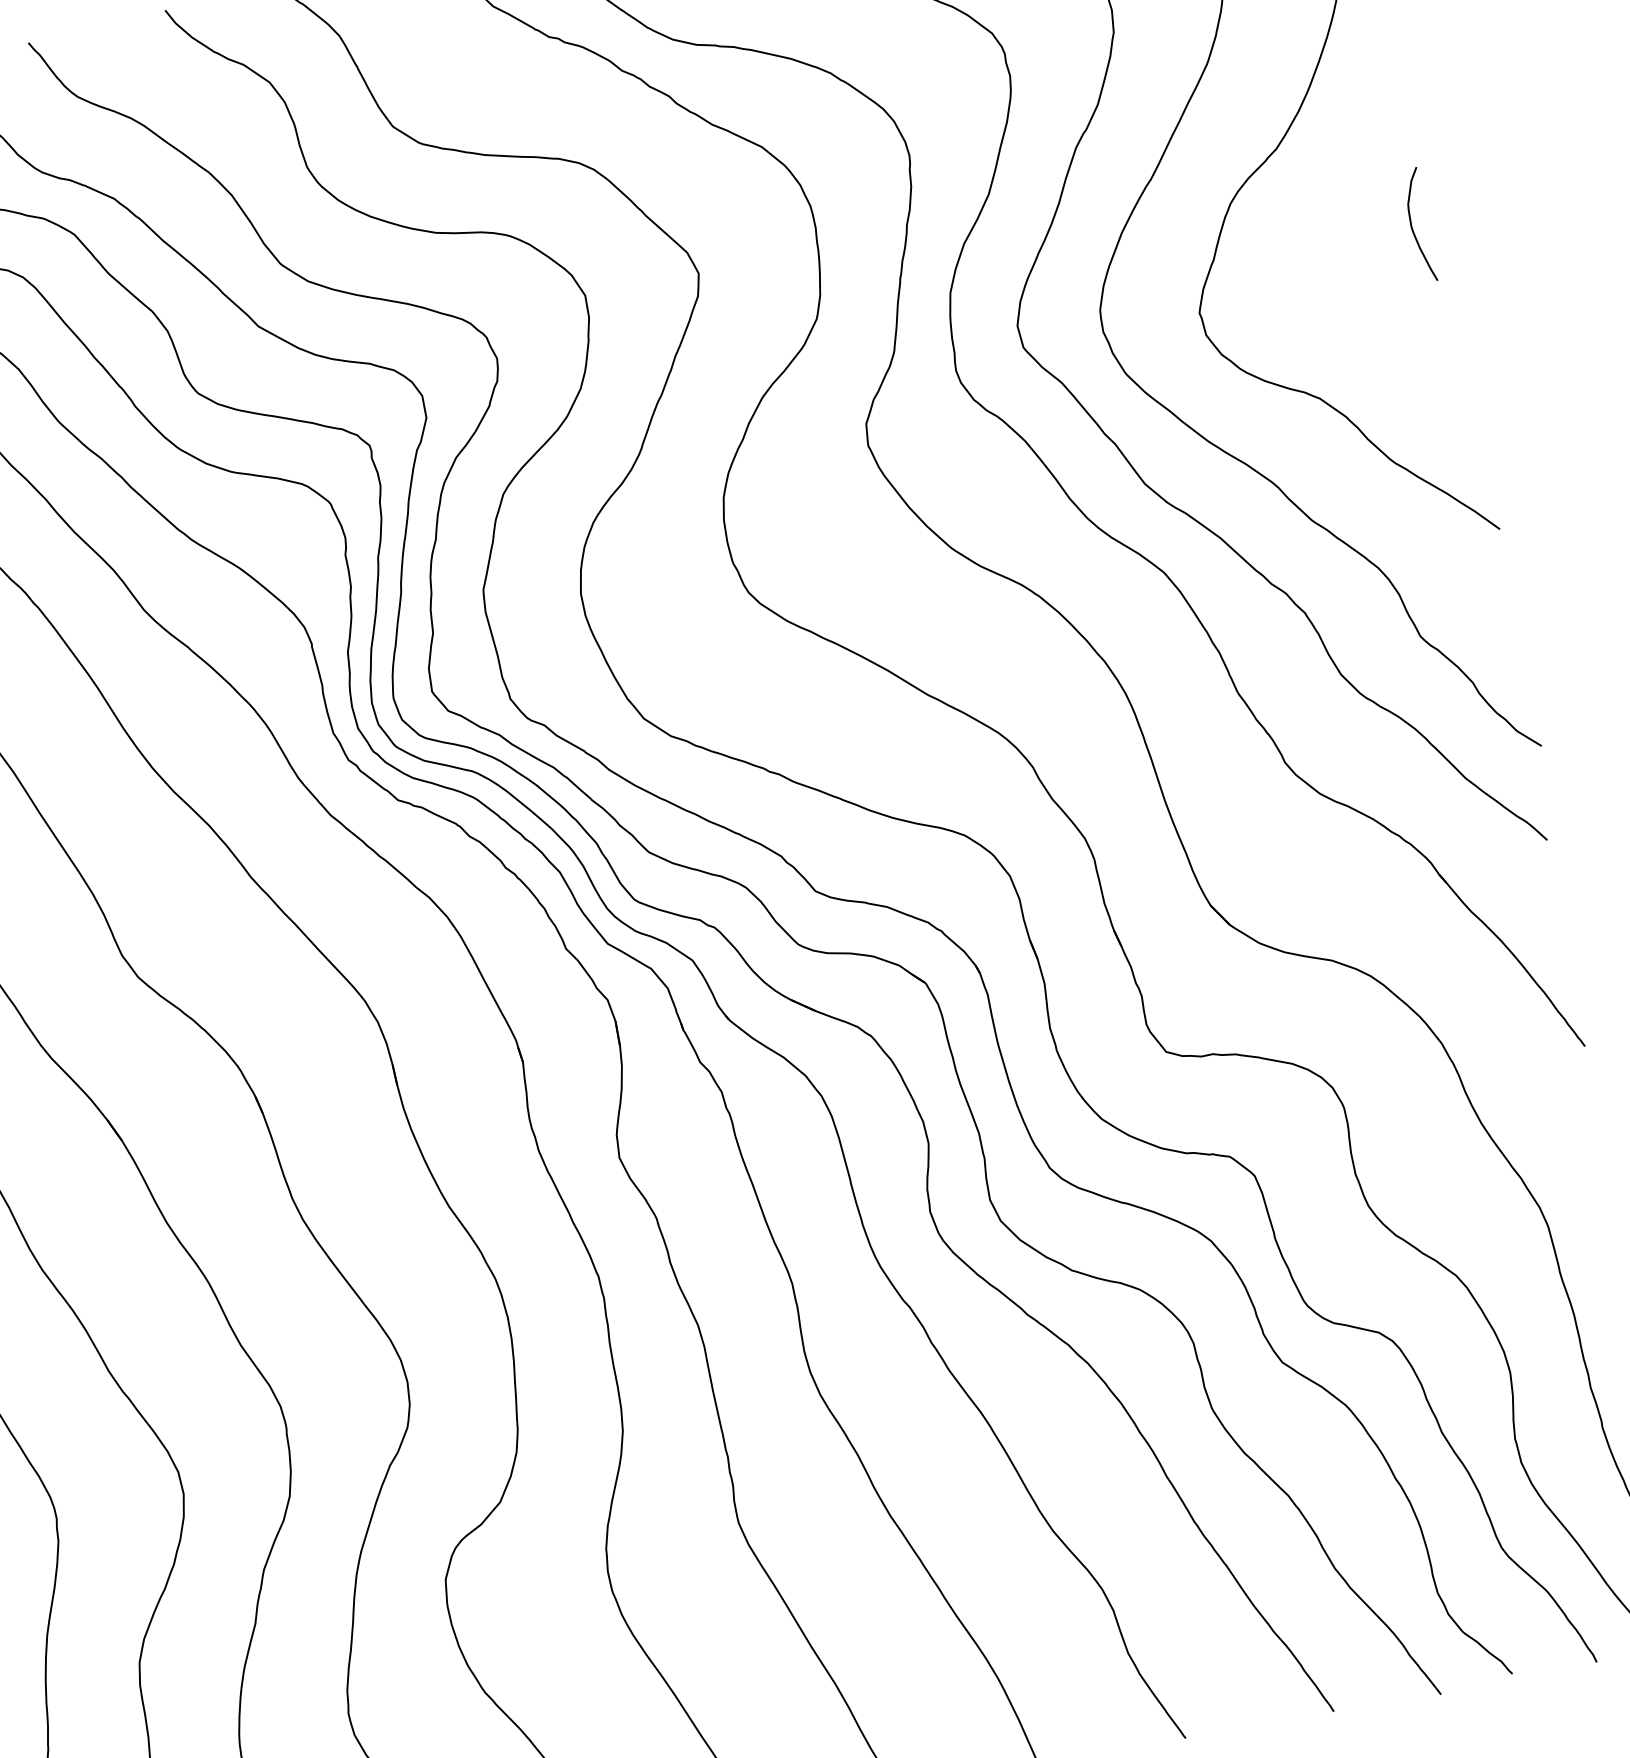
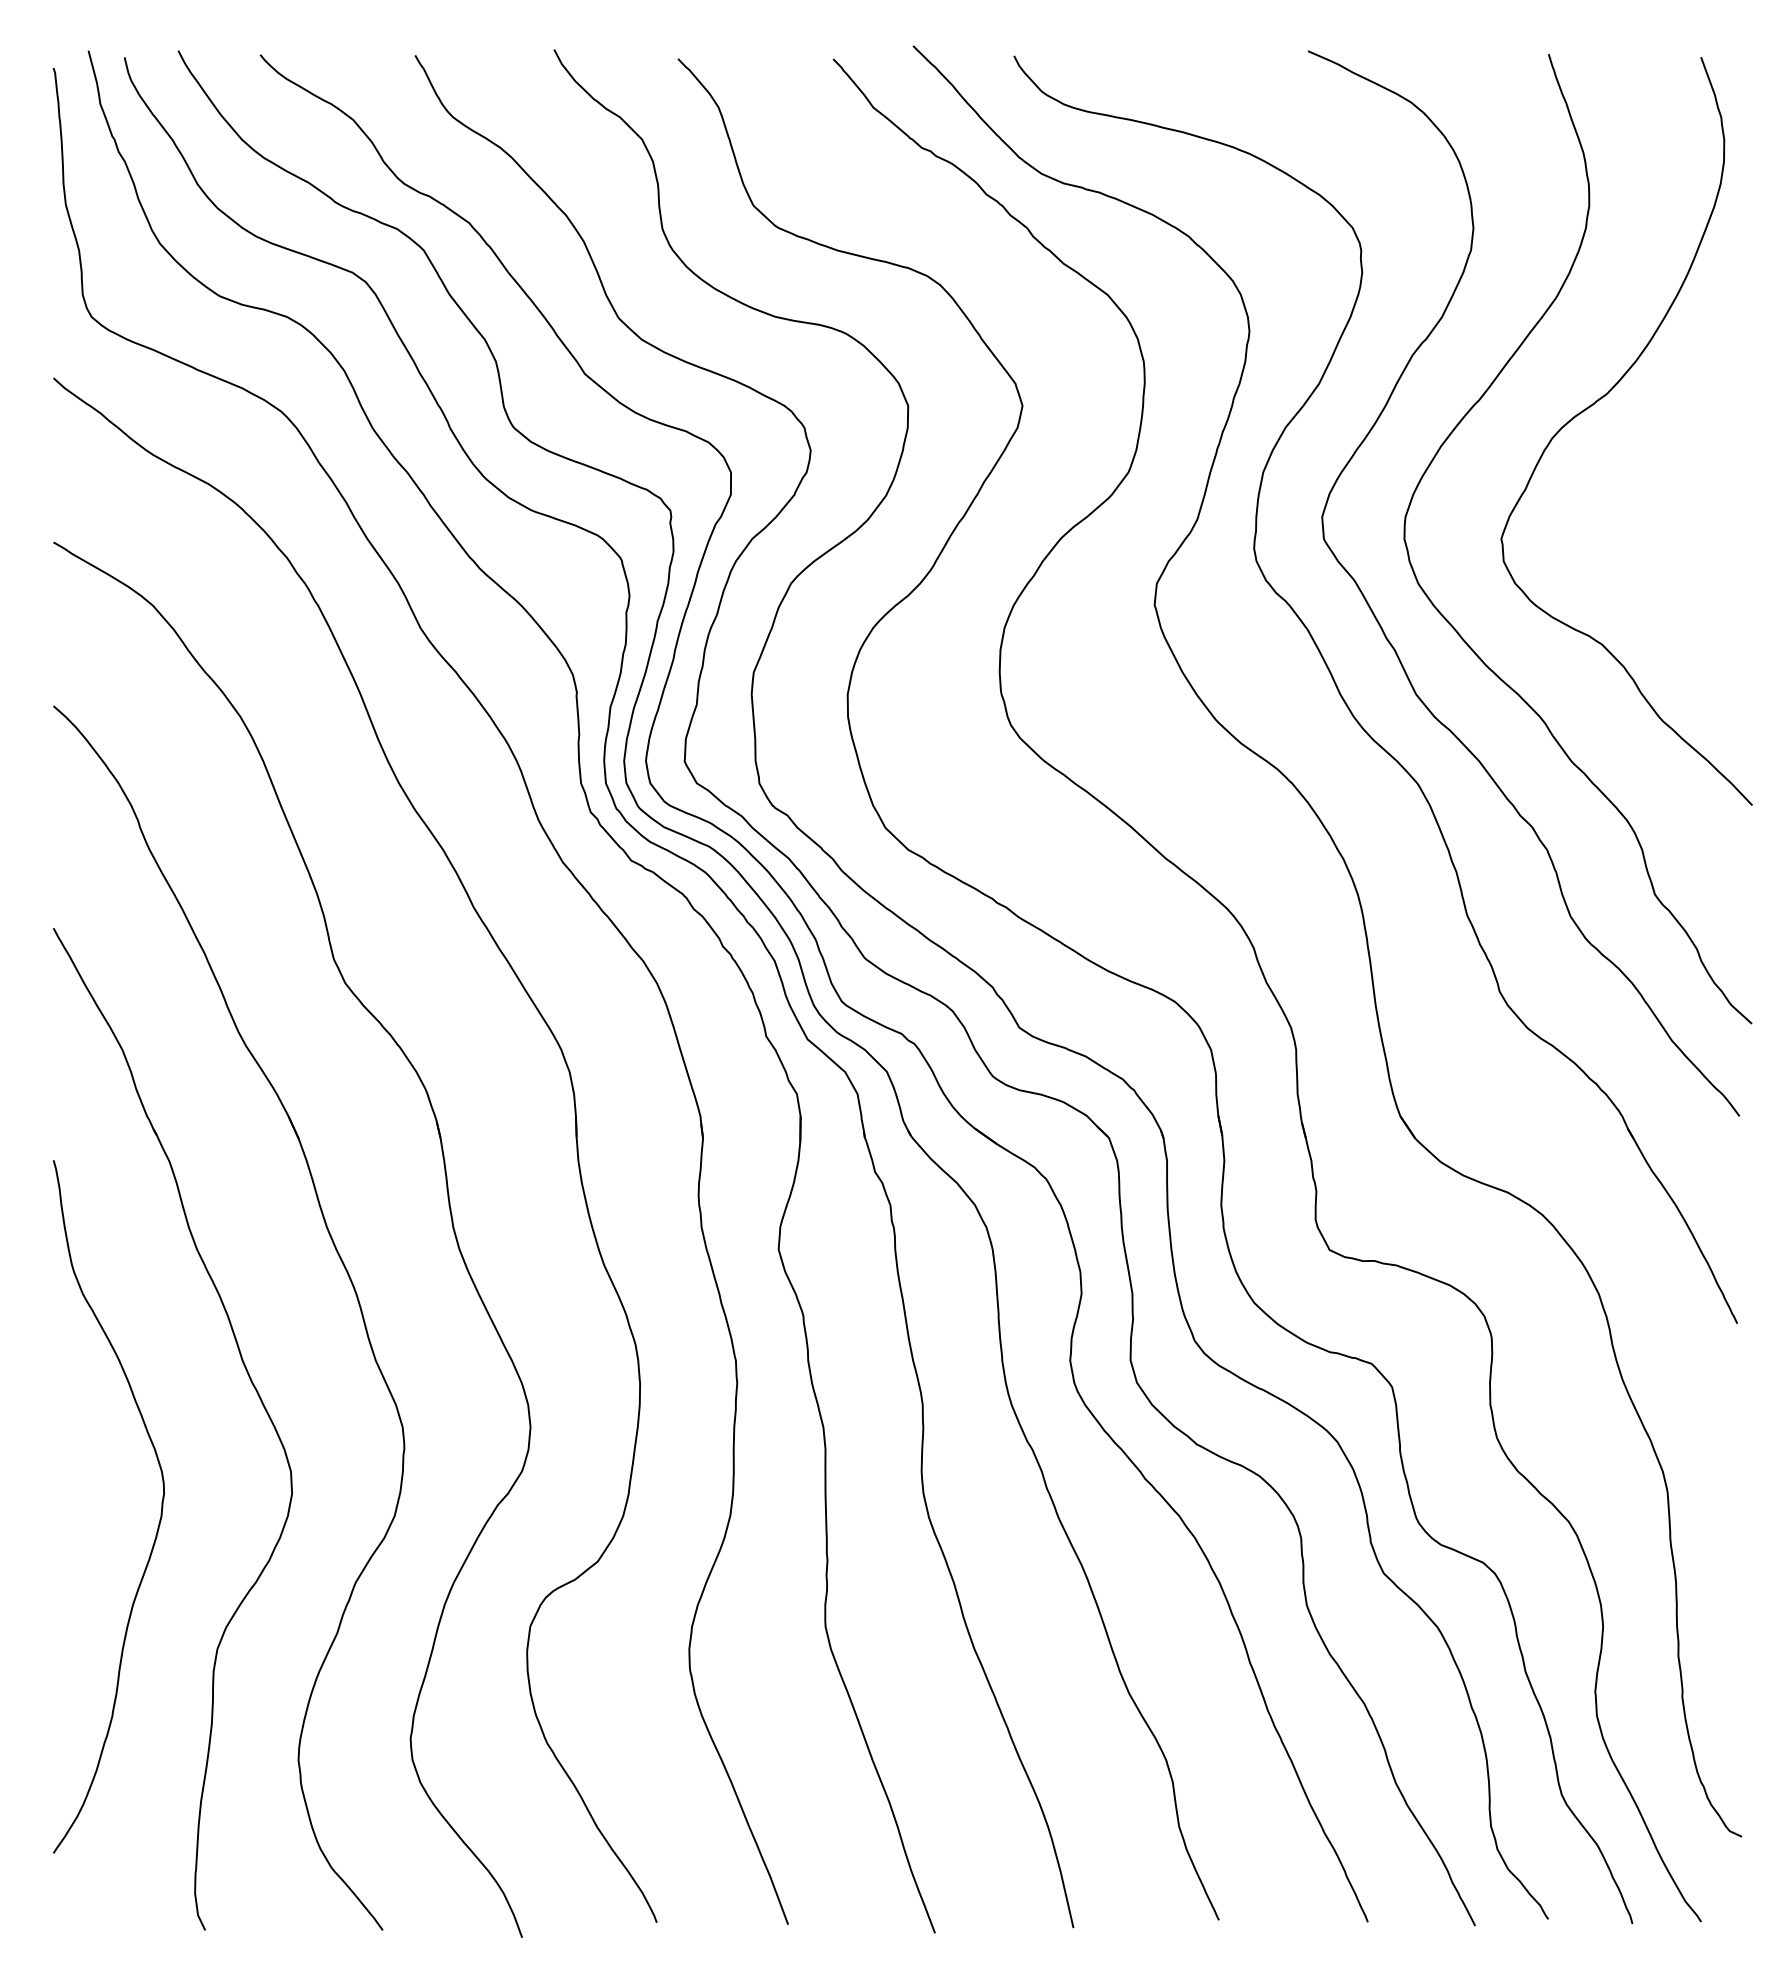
curve: (1412, 226) -> (1724, 494), removed

